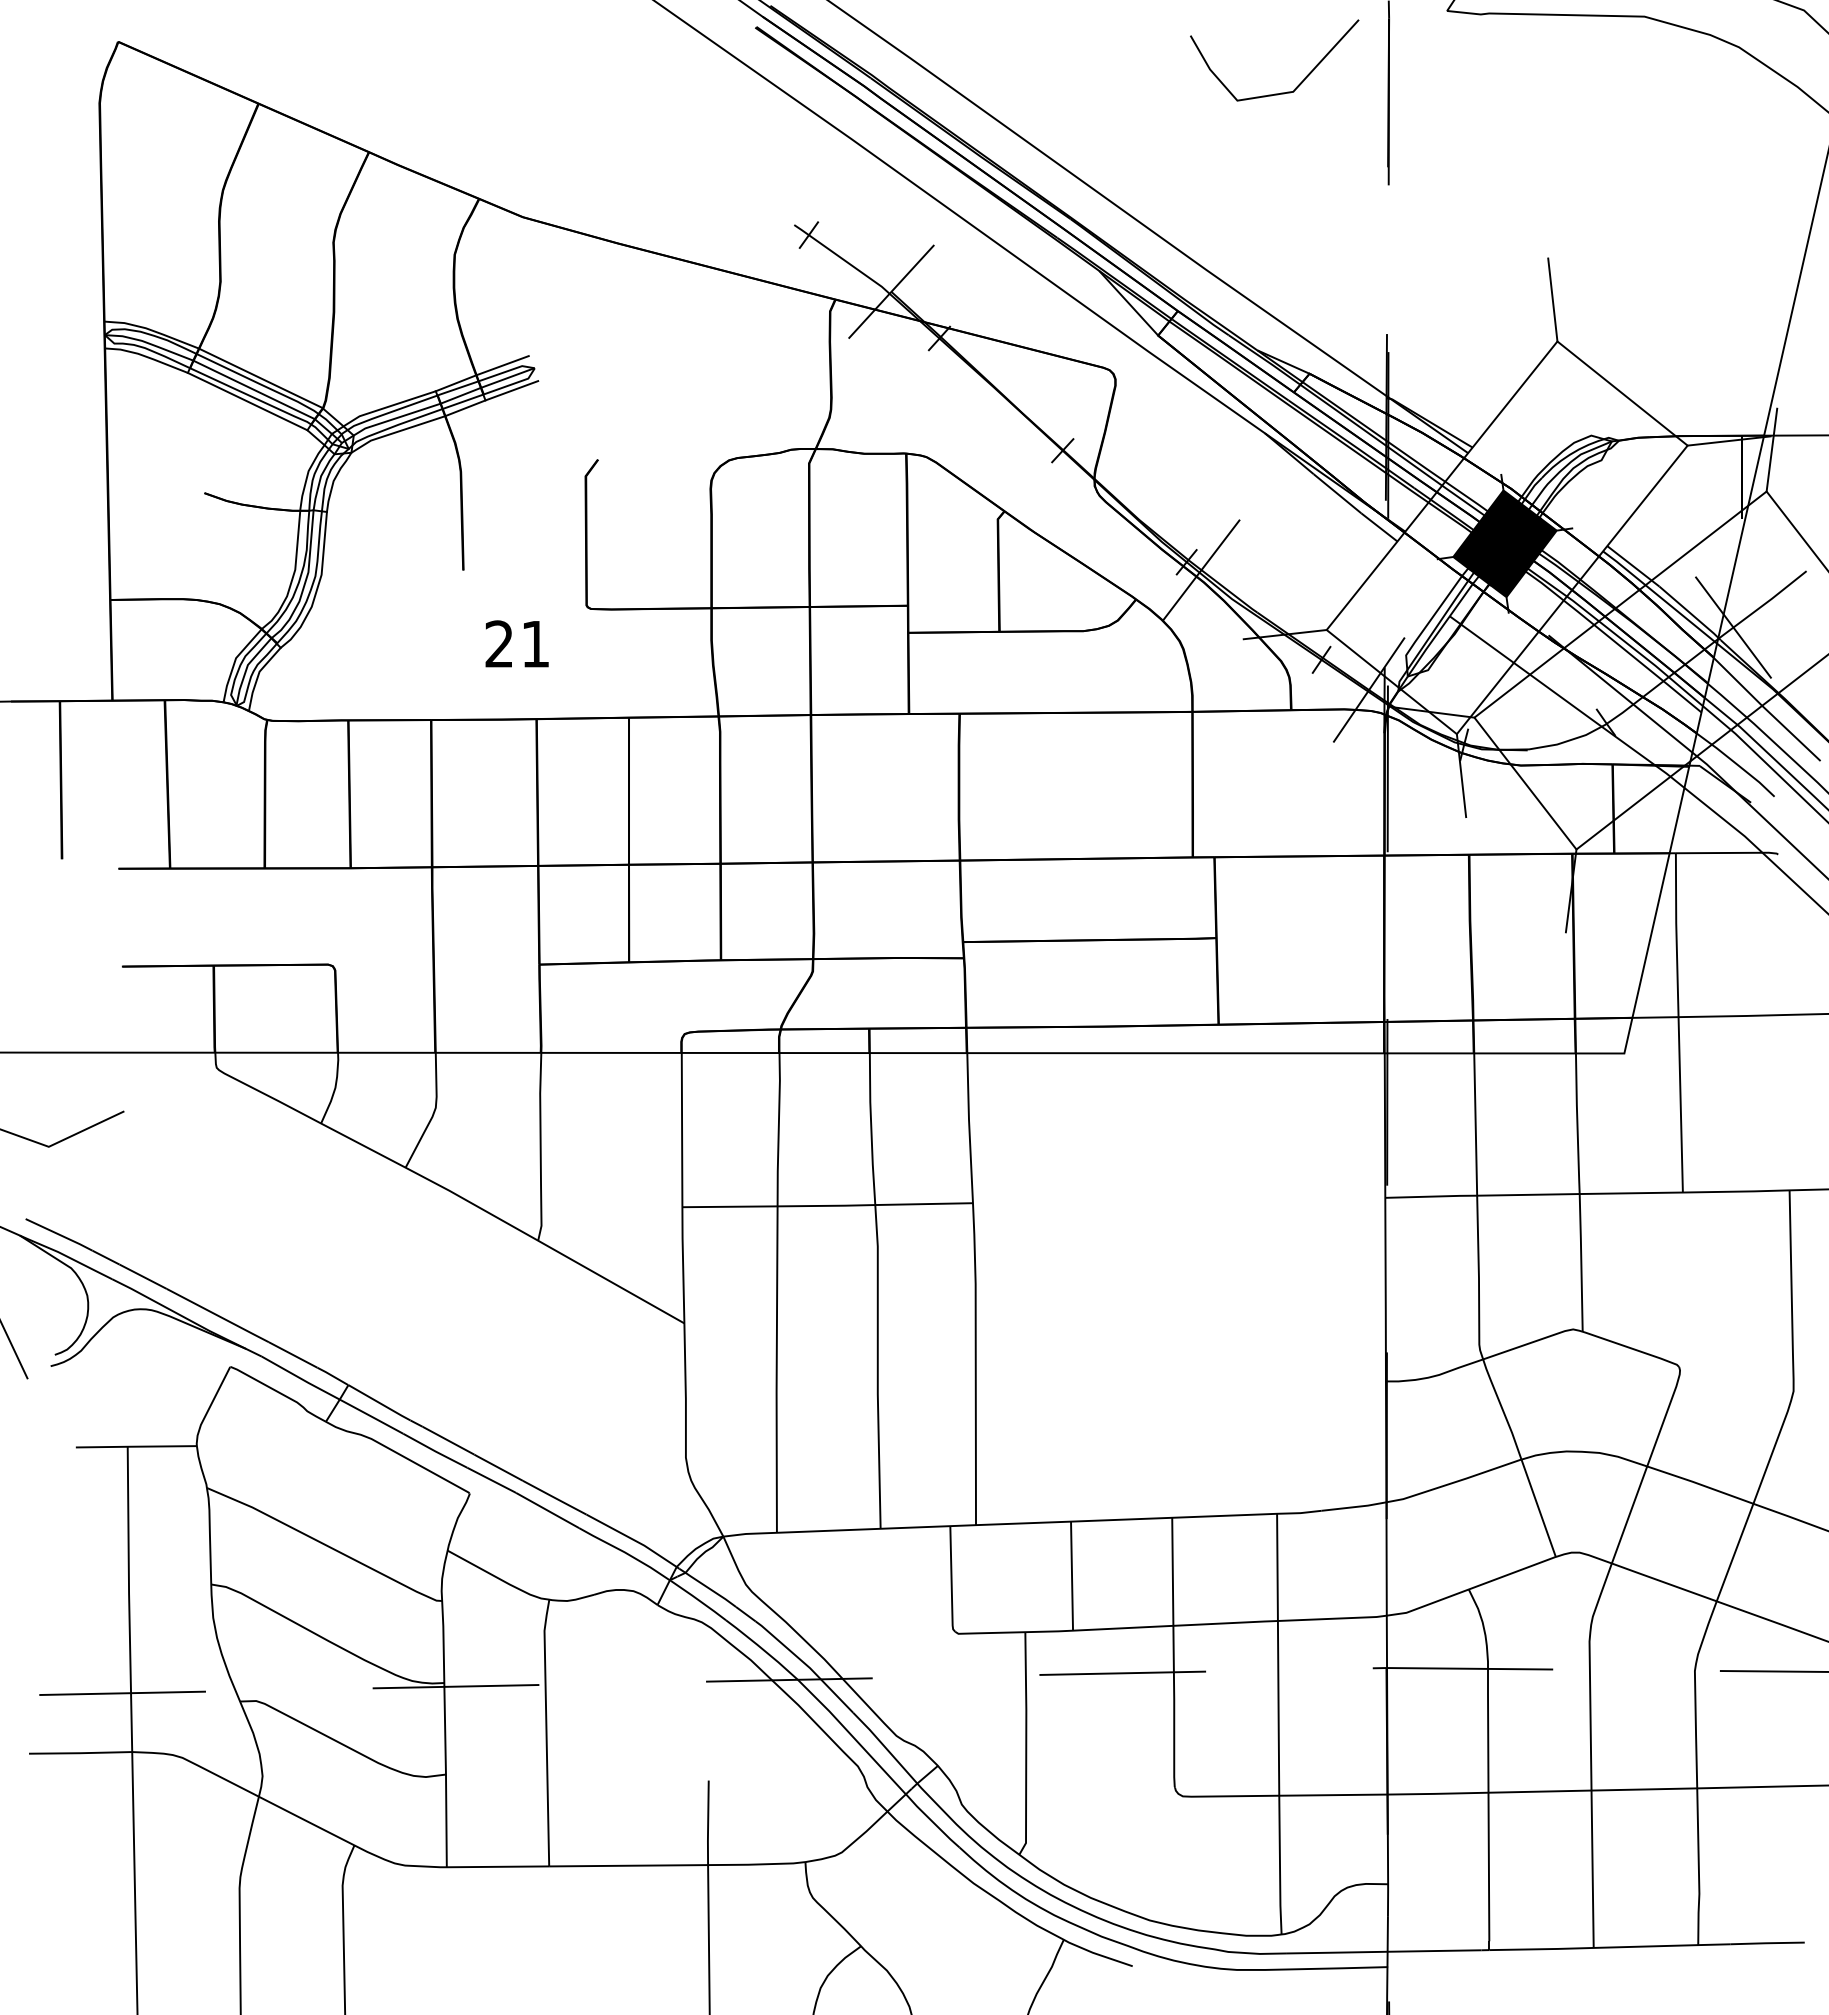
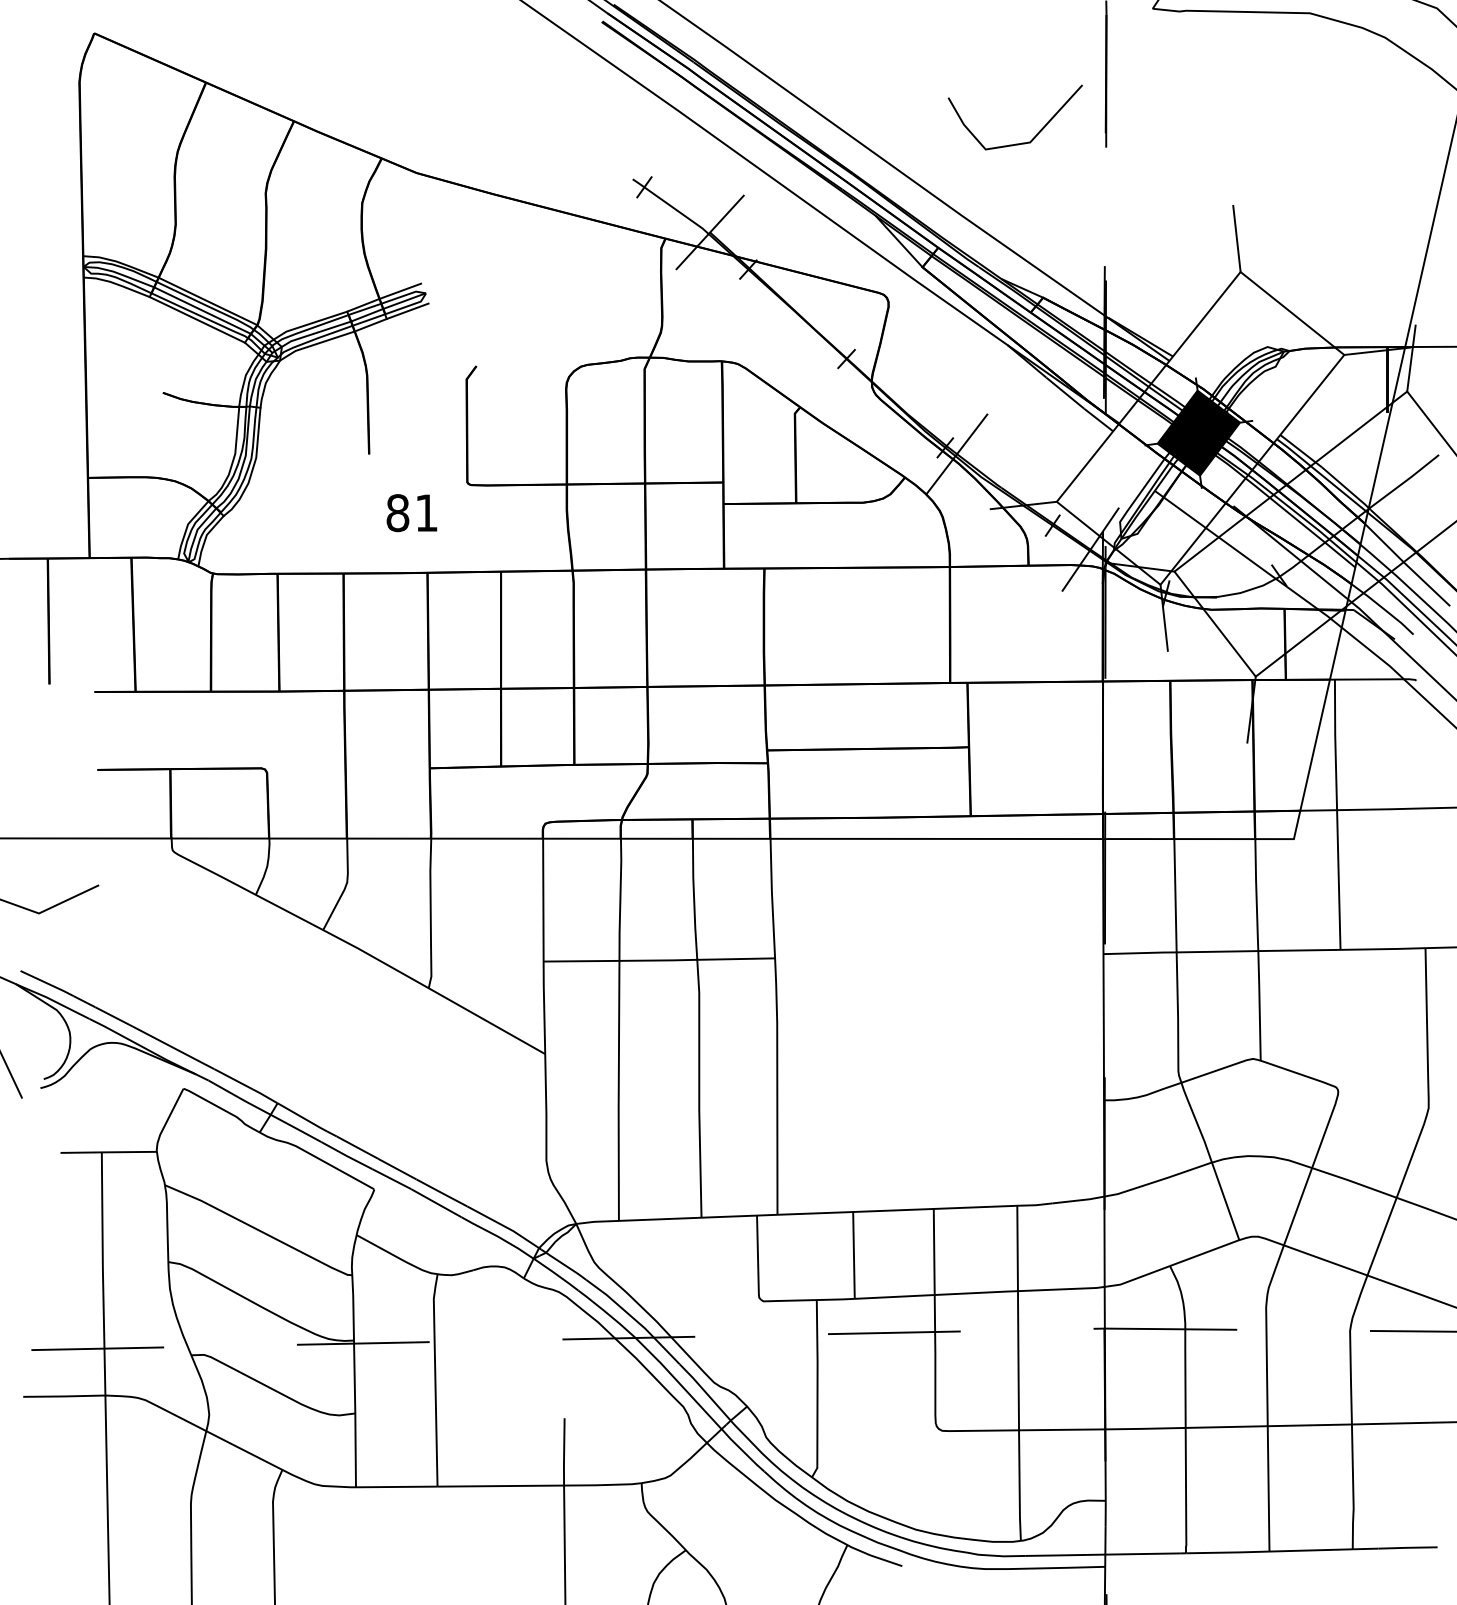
line: (1281, 92) -> (1020, 142), moved
line: (1733, 627) -> (1380, 499), removed
text: (499, 644) -> (397, 513), 21 -> 81

